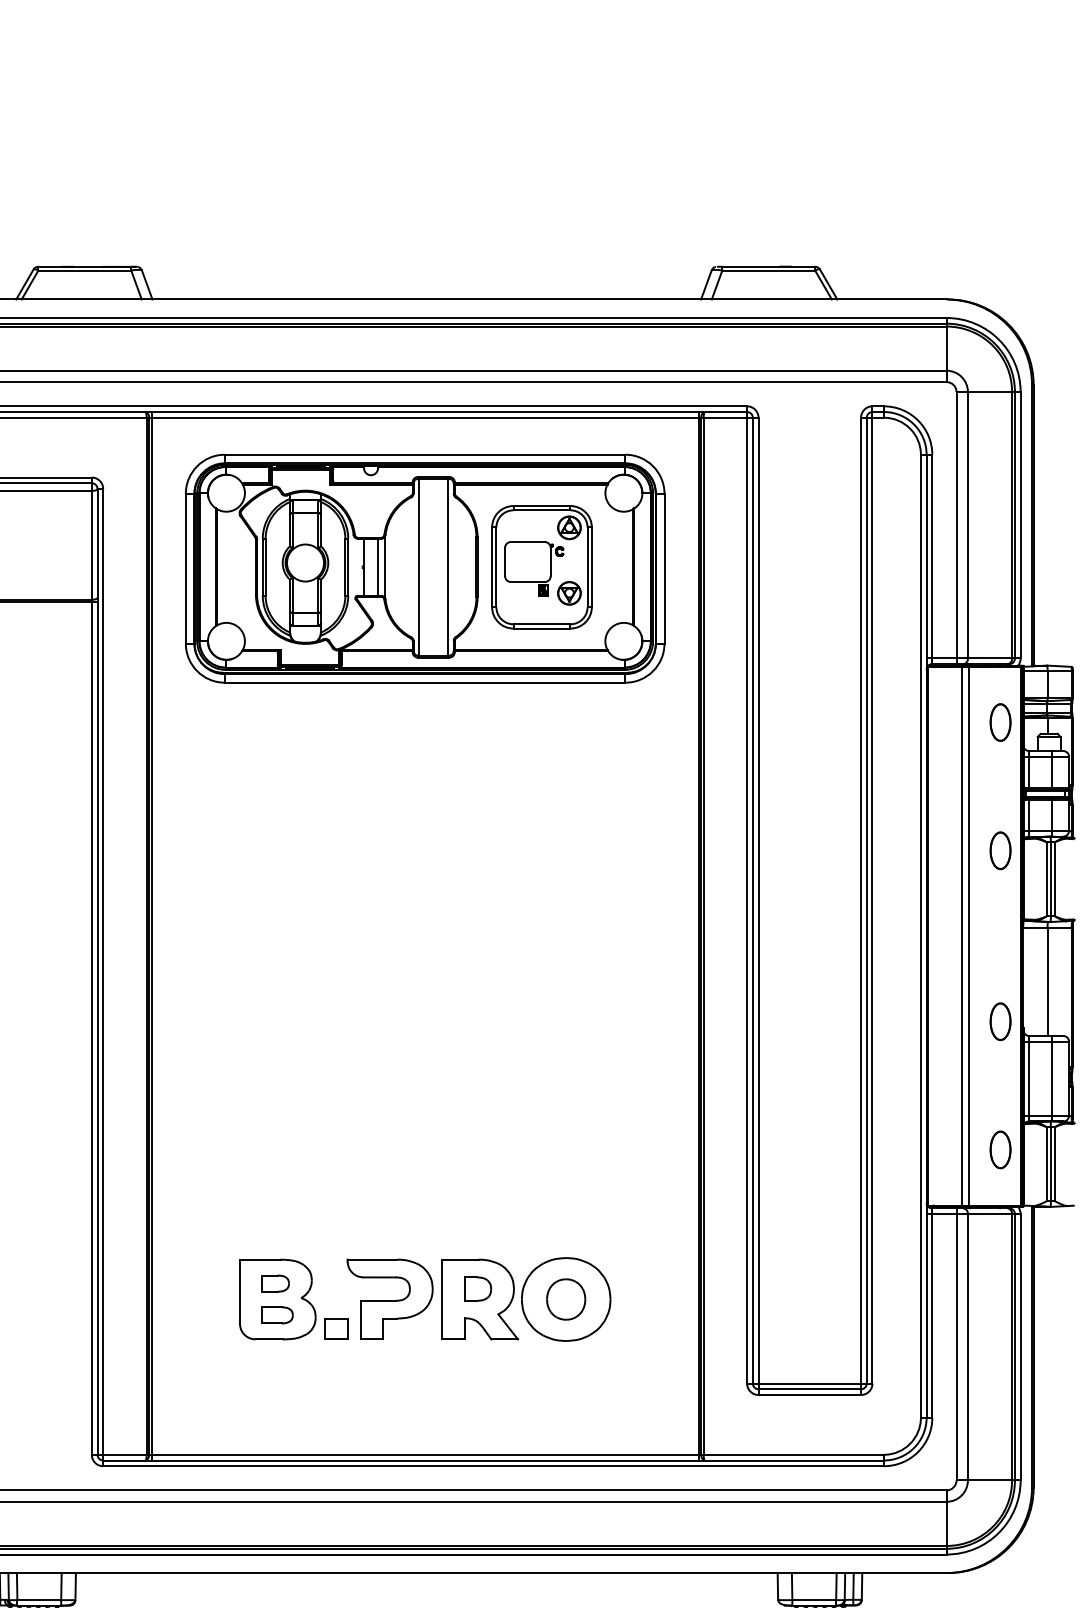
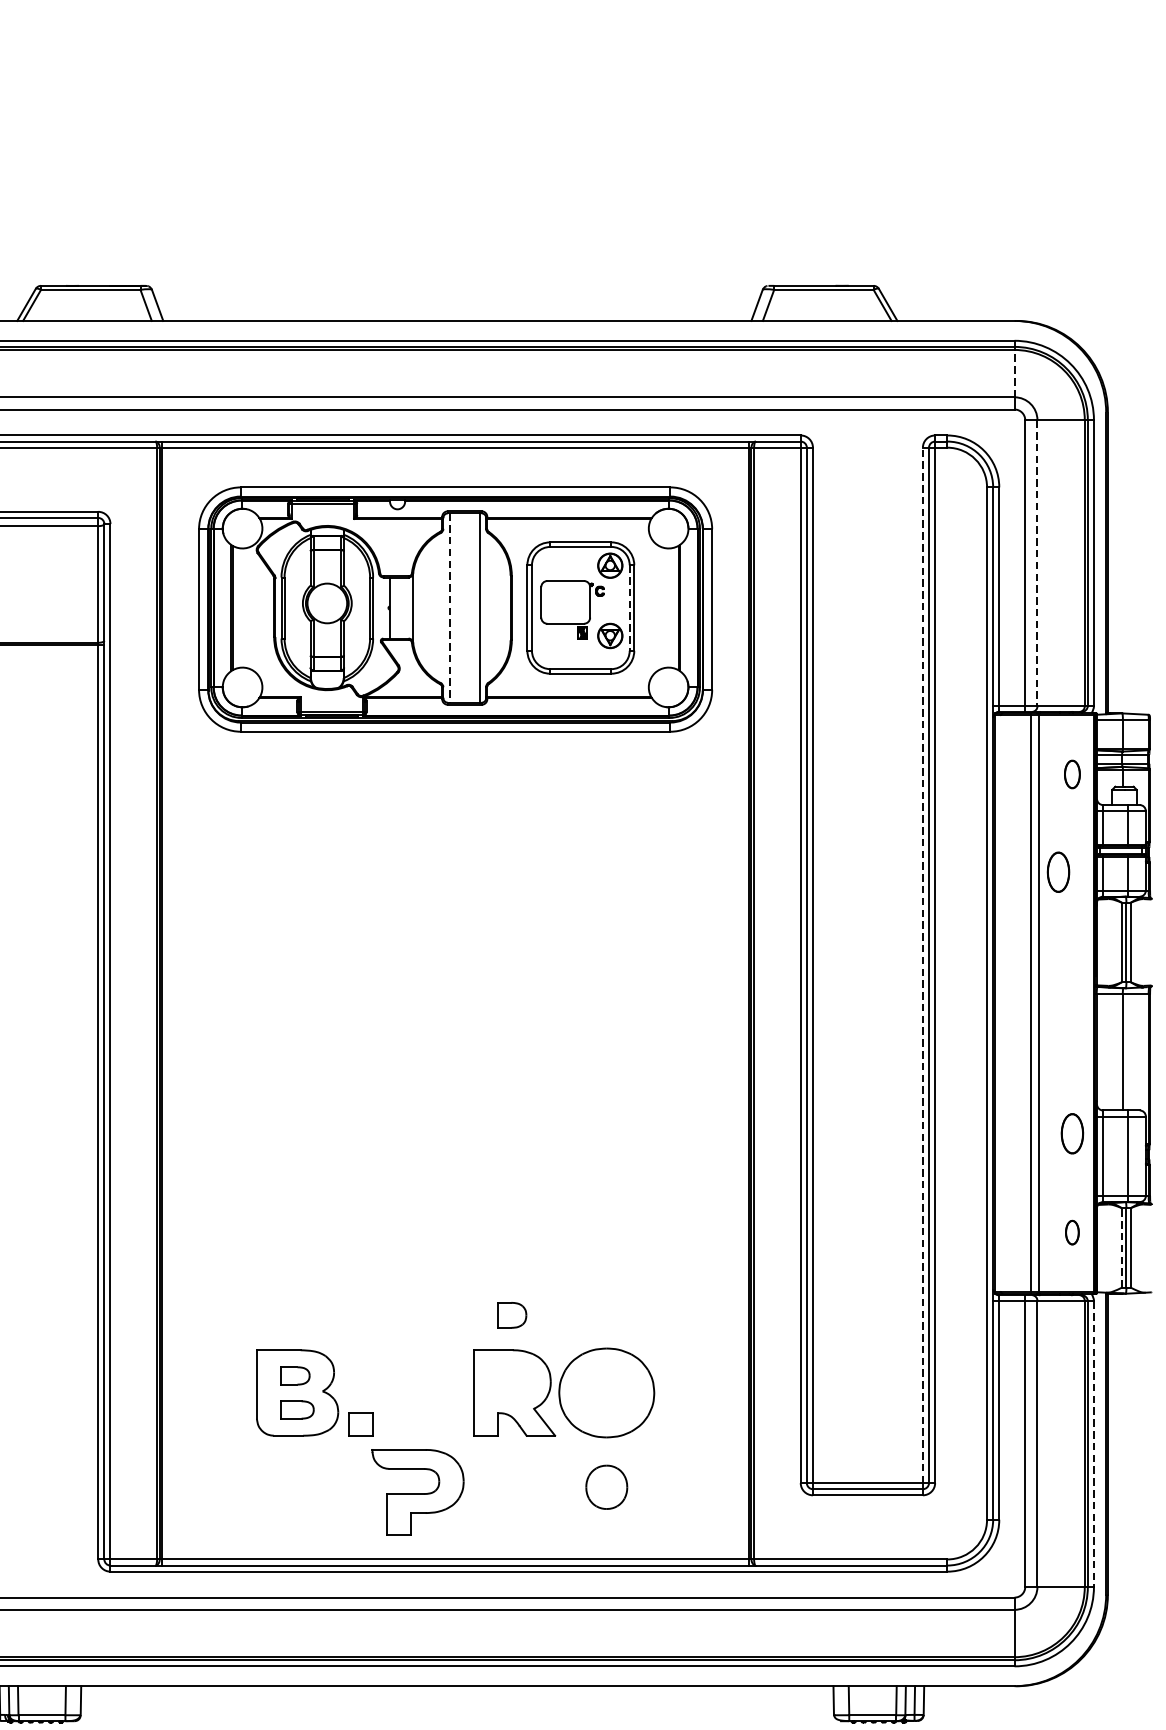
line: (946, 348) -> (1014, 373), solid -> dashed
line: (967, 525) -> (1036, 563), solid -> dashed
line: (378, 566) -> (405, 607), removed
line: (419, 567) -> (449, 608), solid -> dashed
line: (587, 567) -> (629, 608), solid -> dashed
part: (1000, 722) -> (1072, 774), size x0.7
part: (1000, 850) -> (1058, 871), moved
line: (861, 900) -> (923, 965), solid -> dashed
part: (1000, 1021) -> (1072, 1133), moved
part: (1000, 1149) -> (1072, 1232), size x0.6
line: (1046, 1163) -> (1121, 1247), solid -> dashed
part: (478, 1288) -> (512, 1314), moved
part: (389, 1298) -> (417, 1491), moved
part: (566, 1299) -> (607, 1487), moved
line: (1020, 1347) -> (1093, 1444), solid -> dashed

